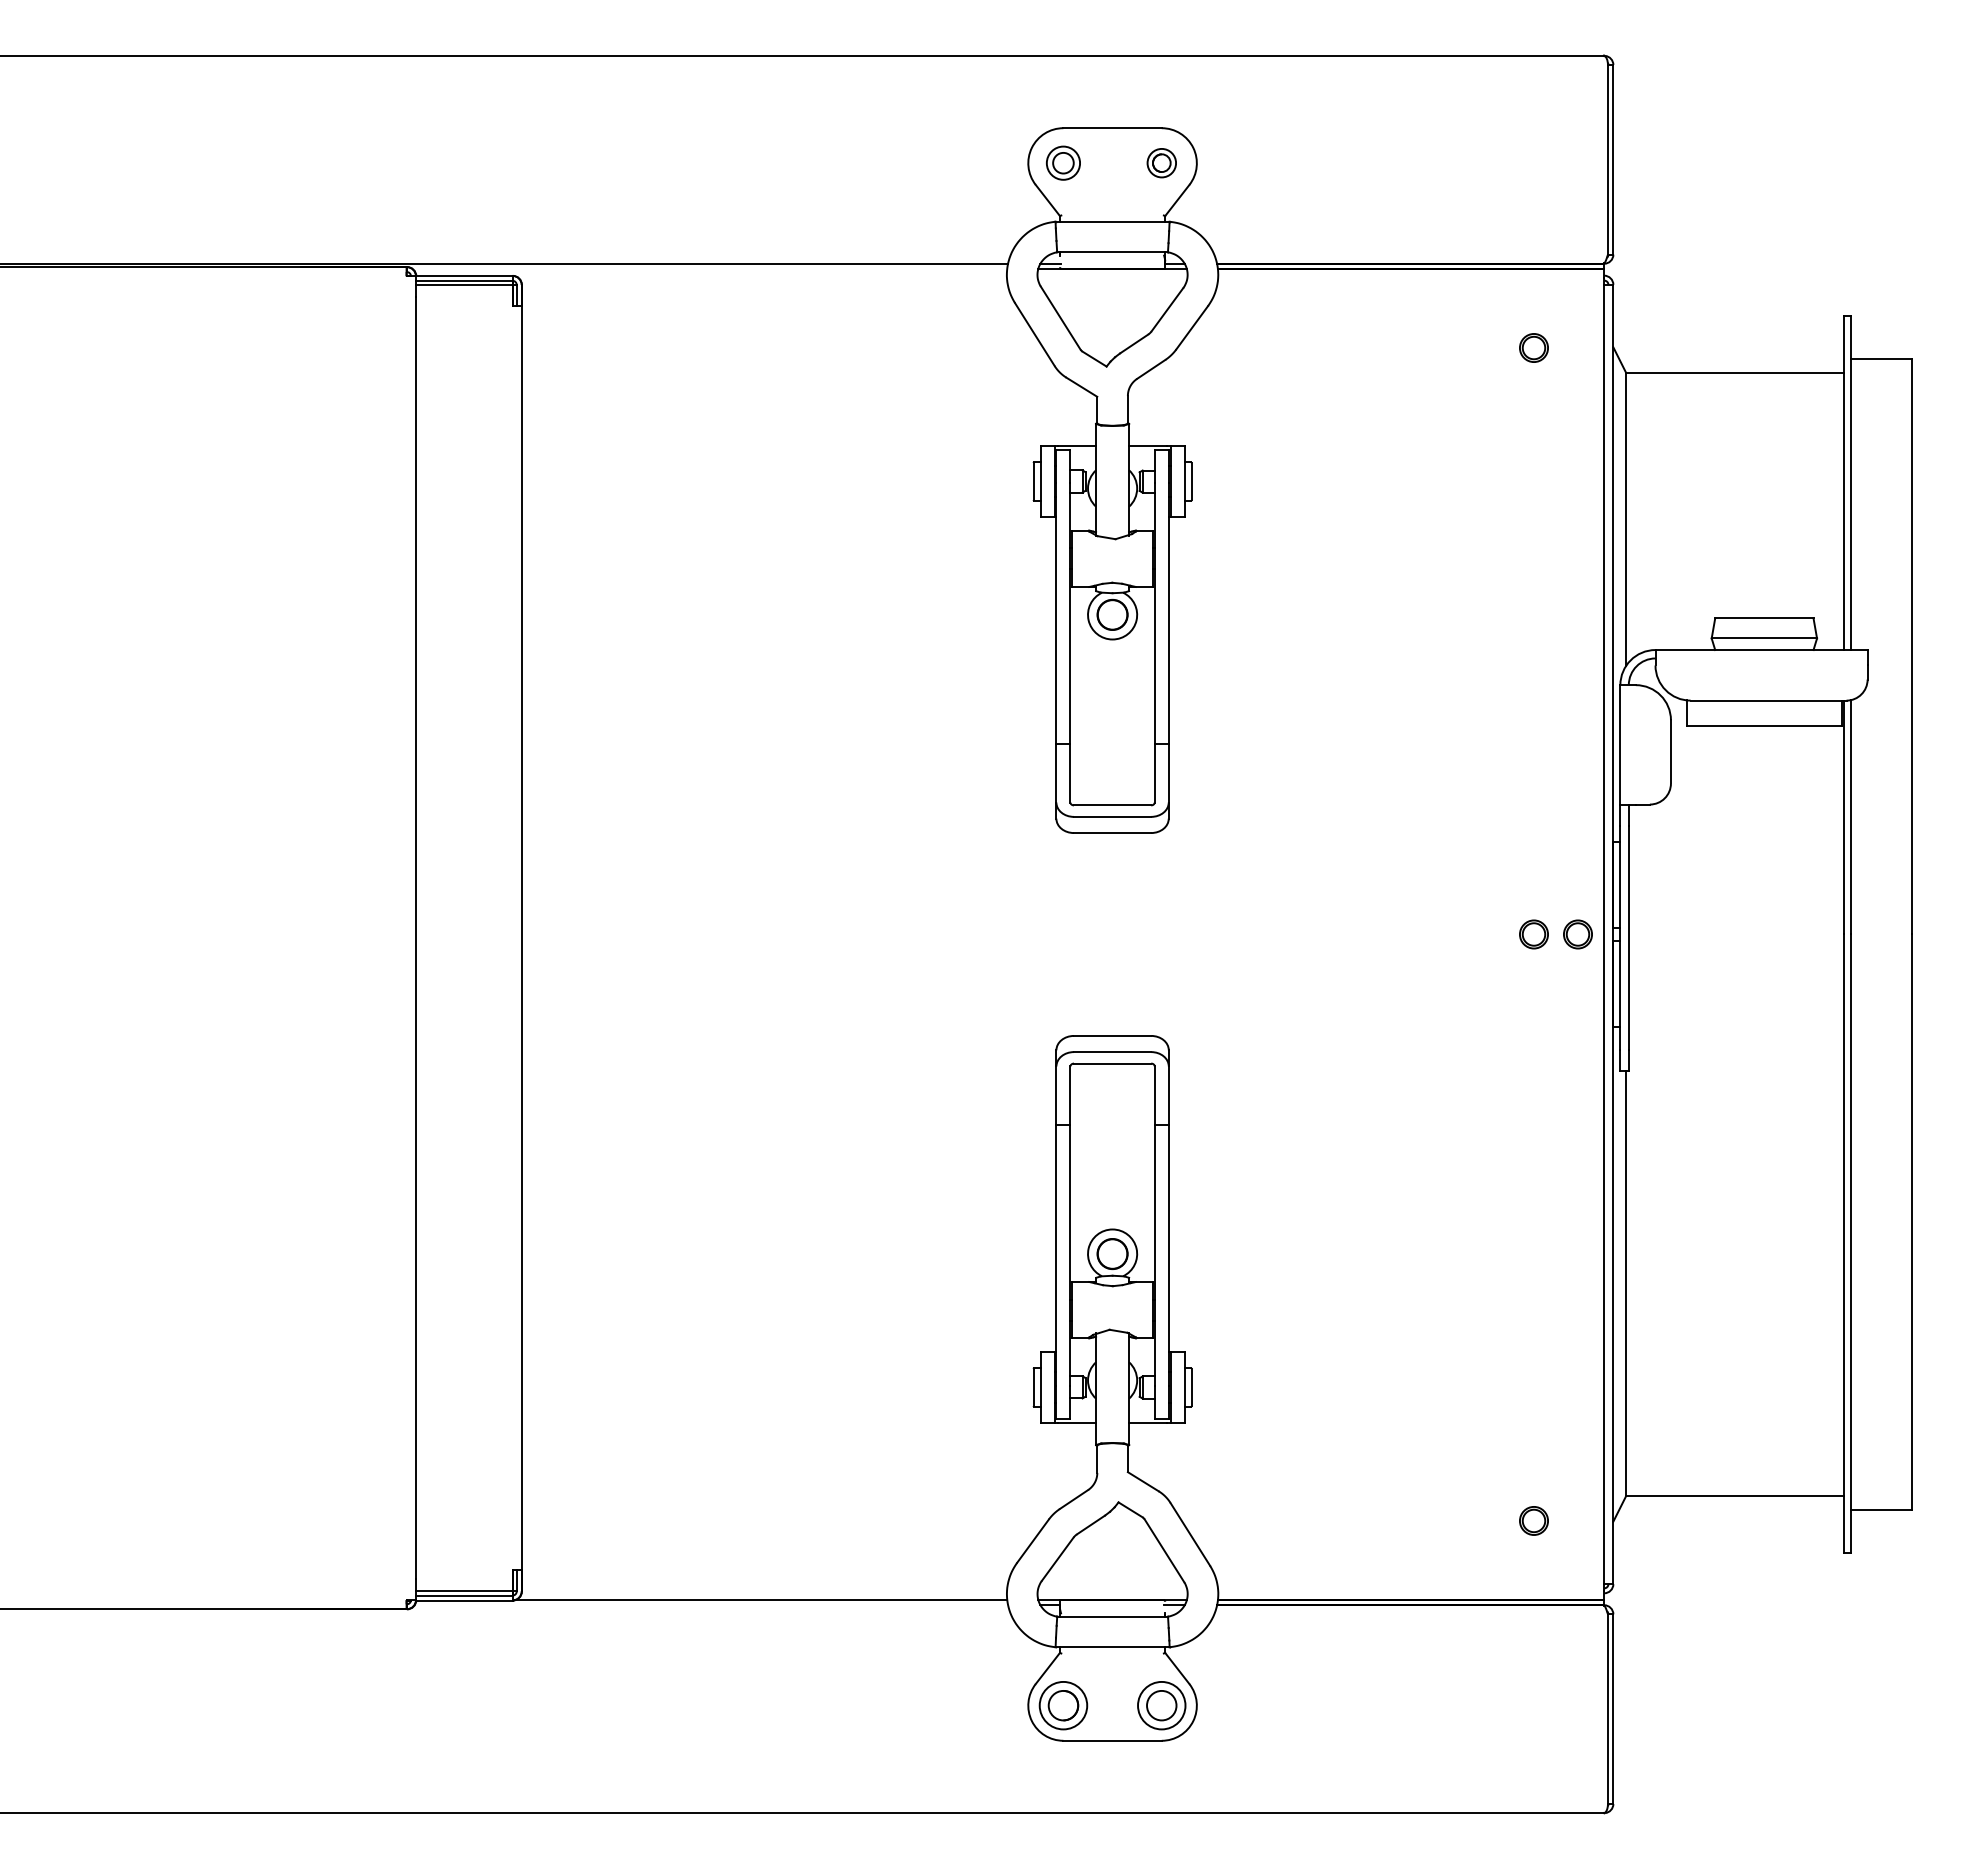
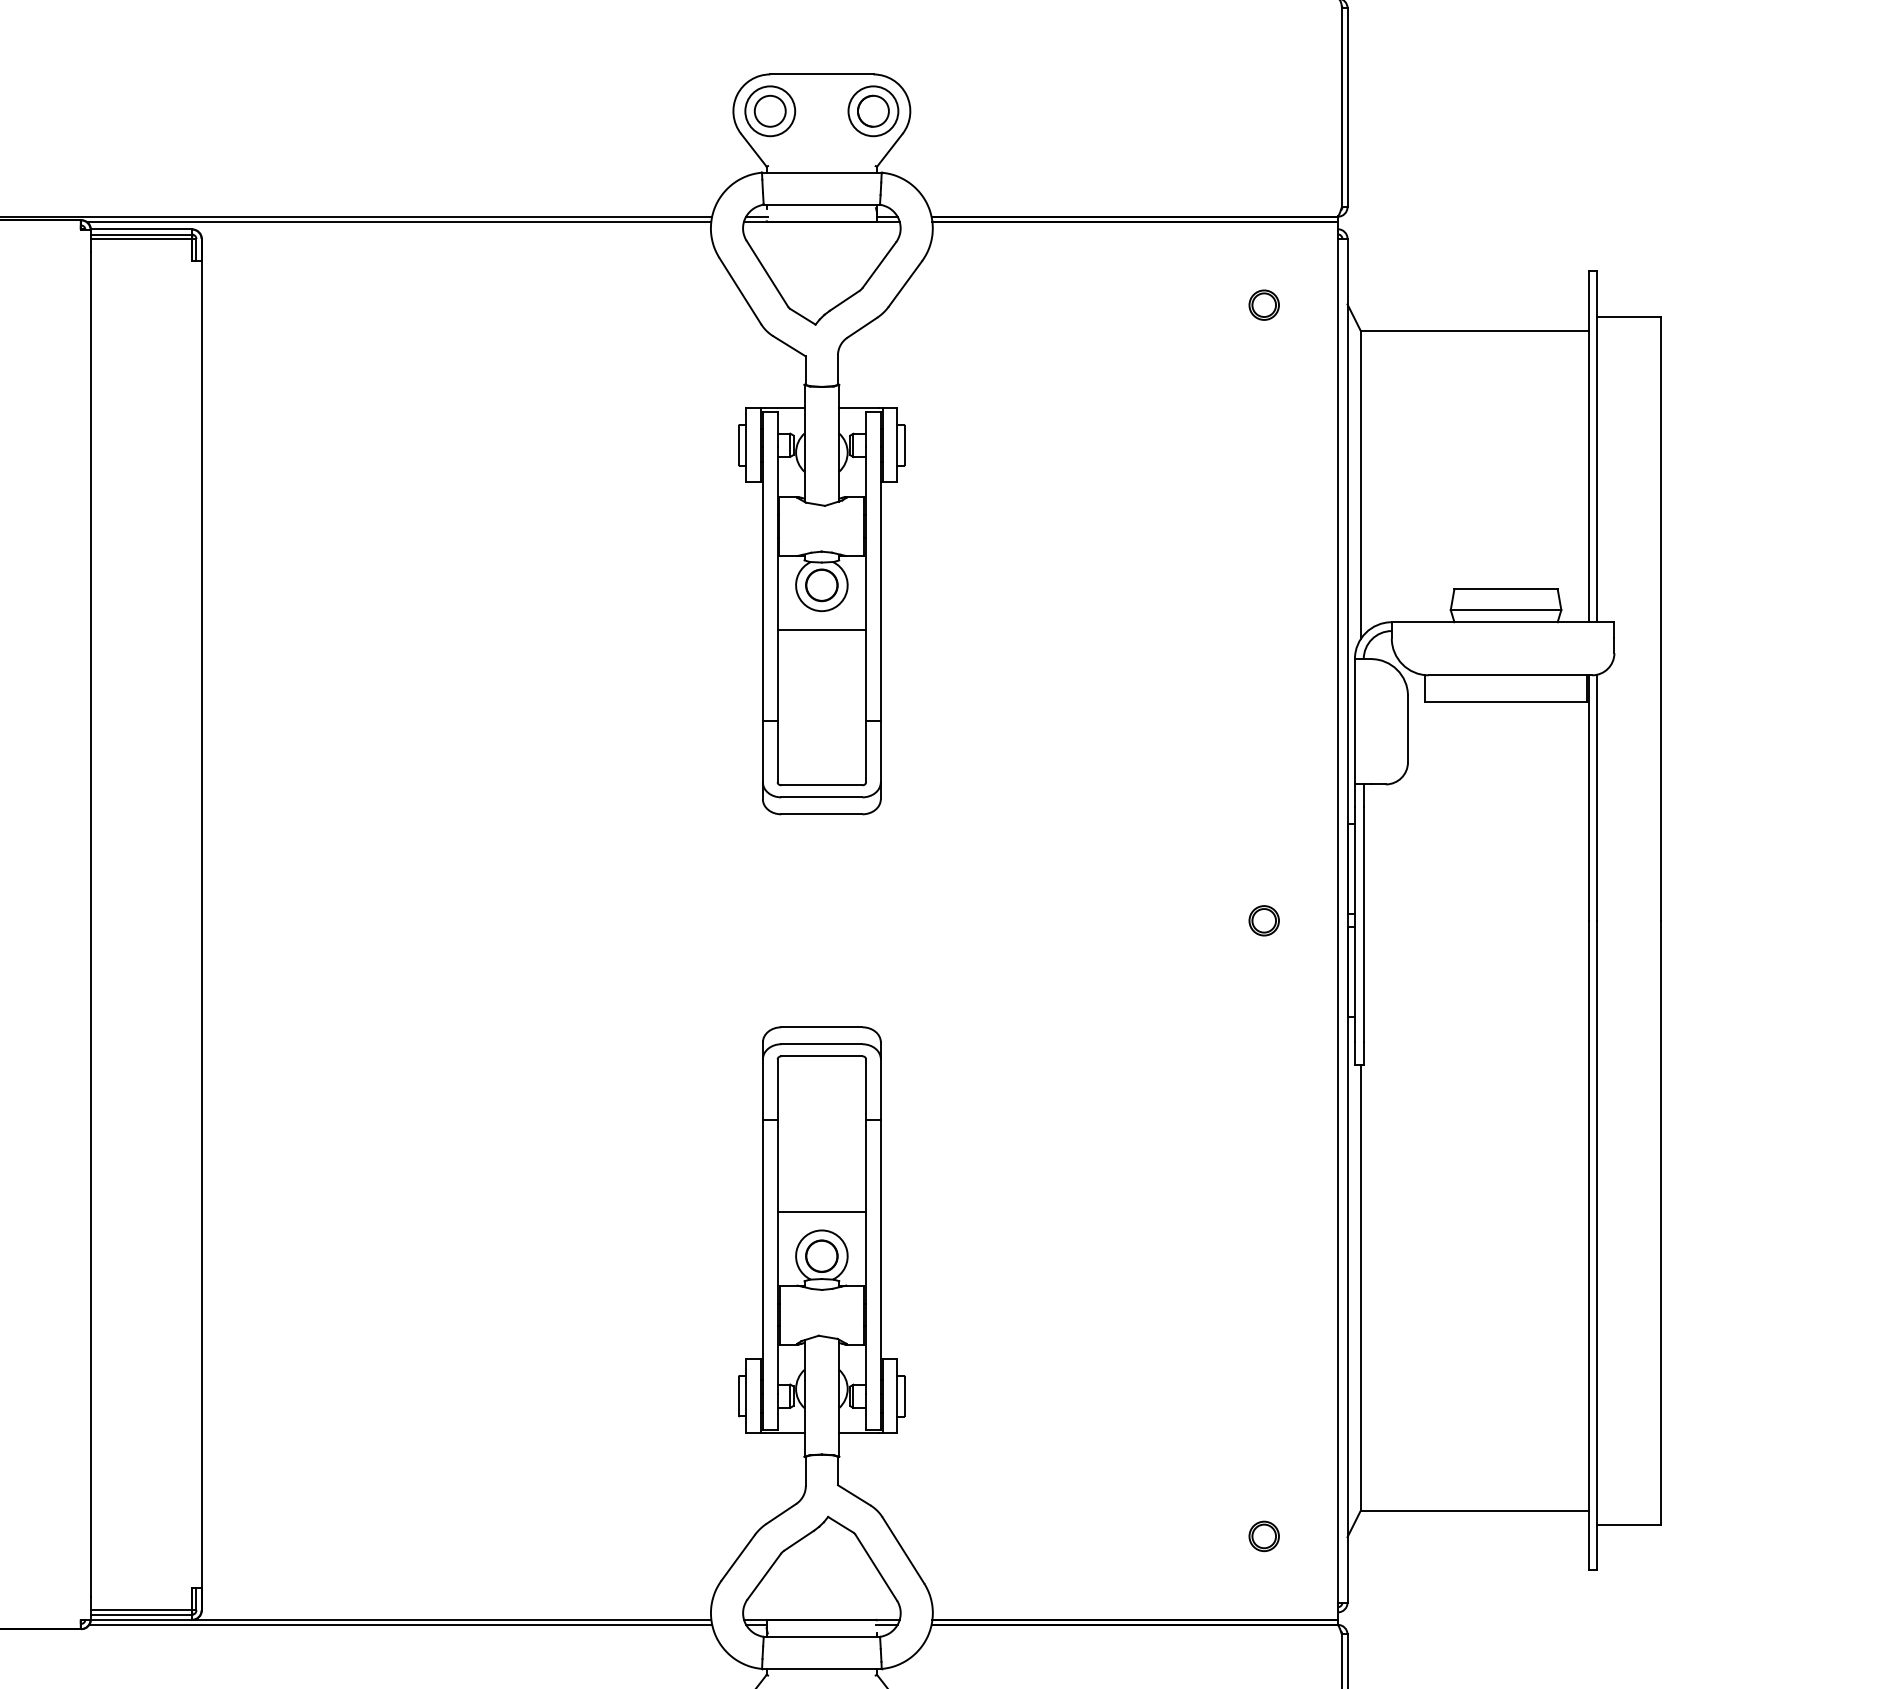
part: (1063, 162) -> (770, 110), size x1.43
part: (1161, 162) -> (873, 110), size x1.67
line: (709, 268) -> (398, 221), added
line: (1112, 657) -> (821, 630), added
part: (1577, 934) -> (1309, 920), removed
line: (1112, 1211) -> (821, 1211), added
line: (711, 1605) -> (400, 1625), added

